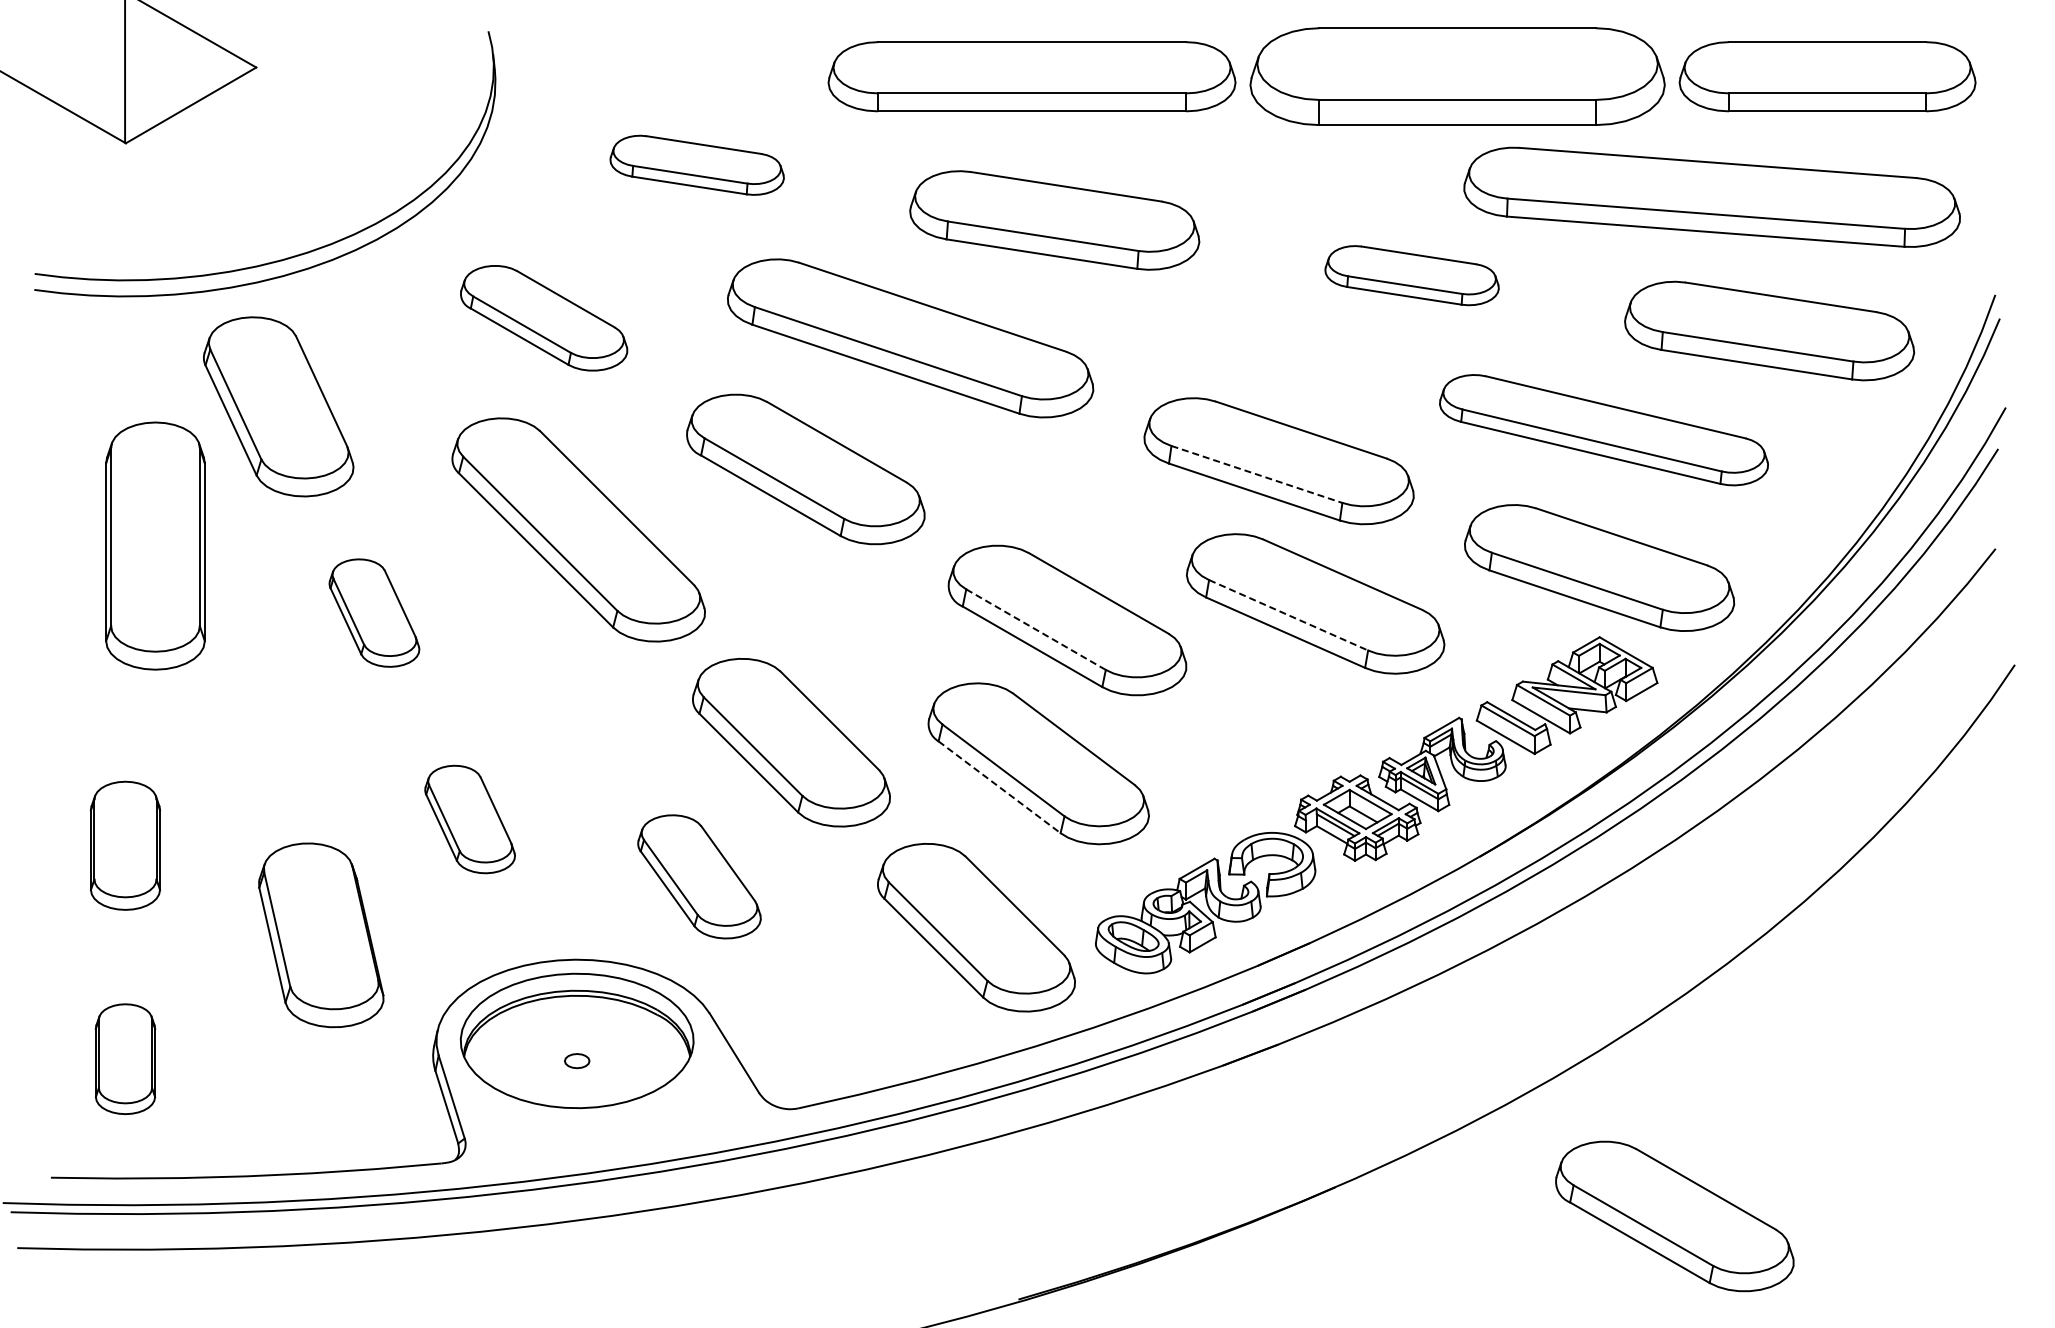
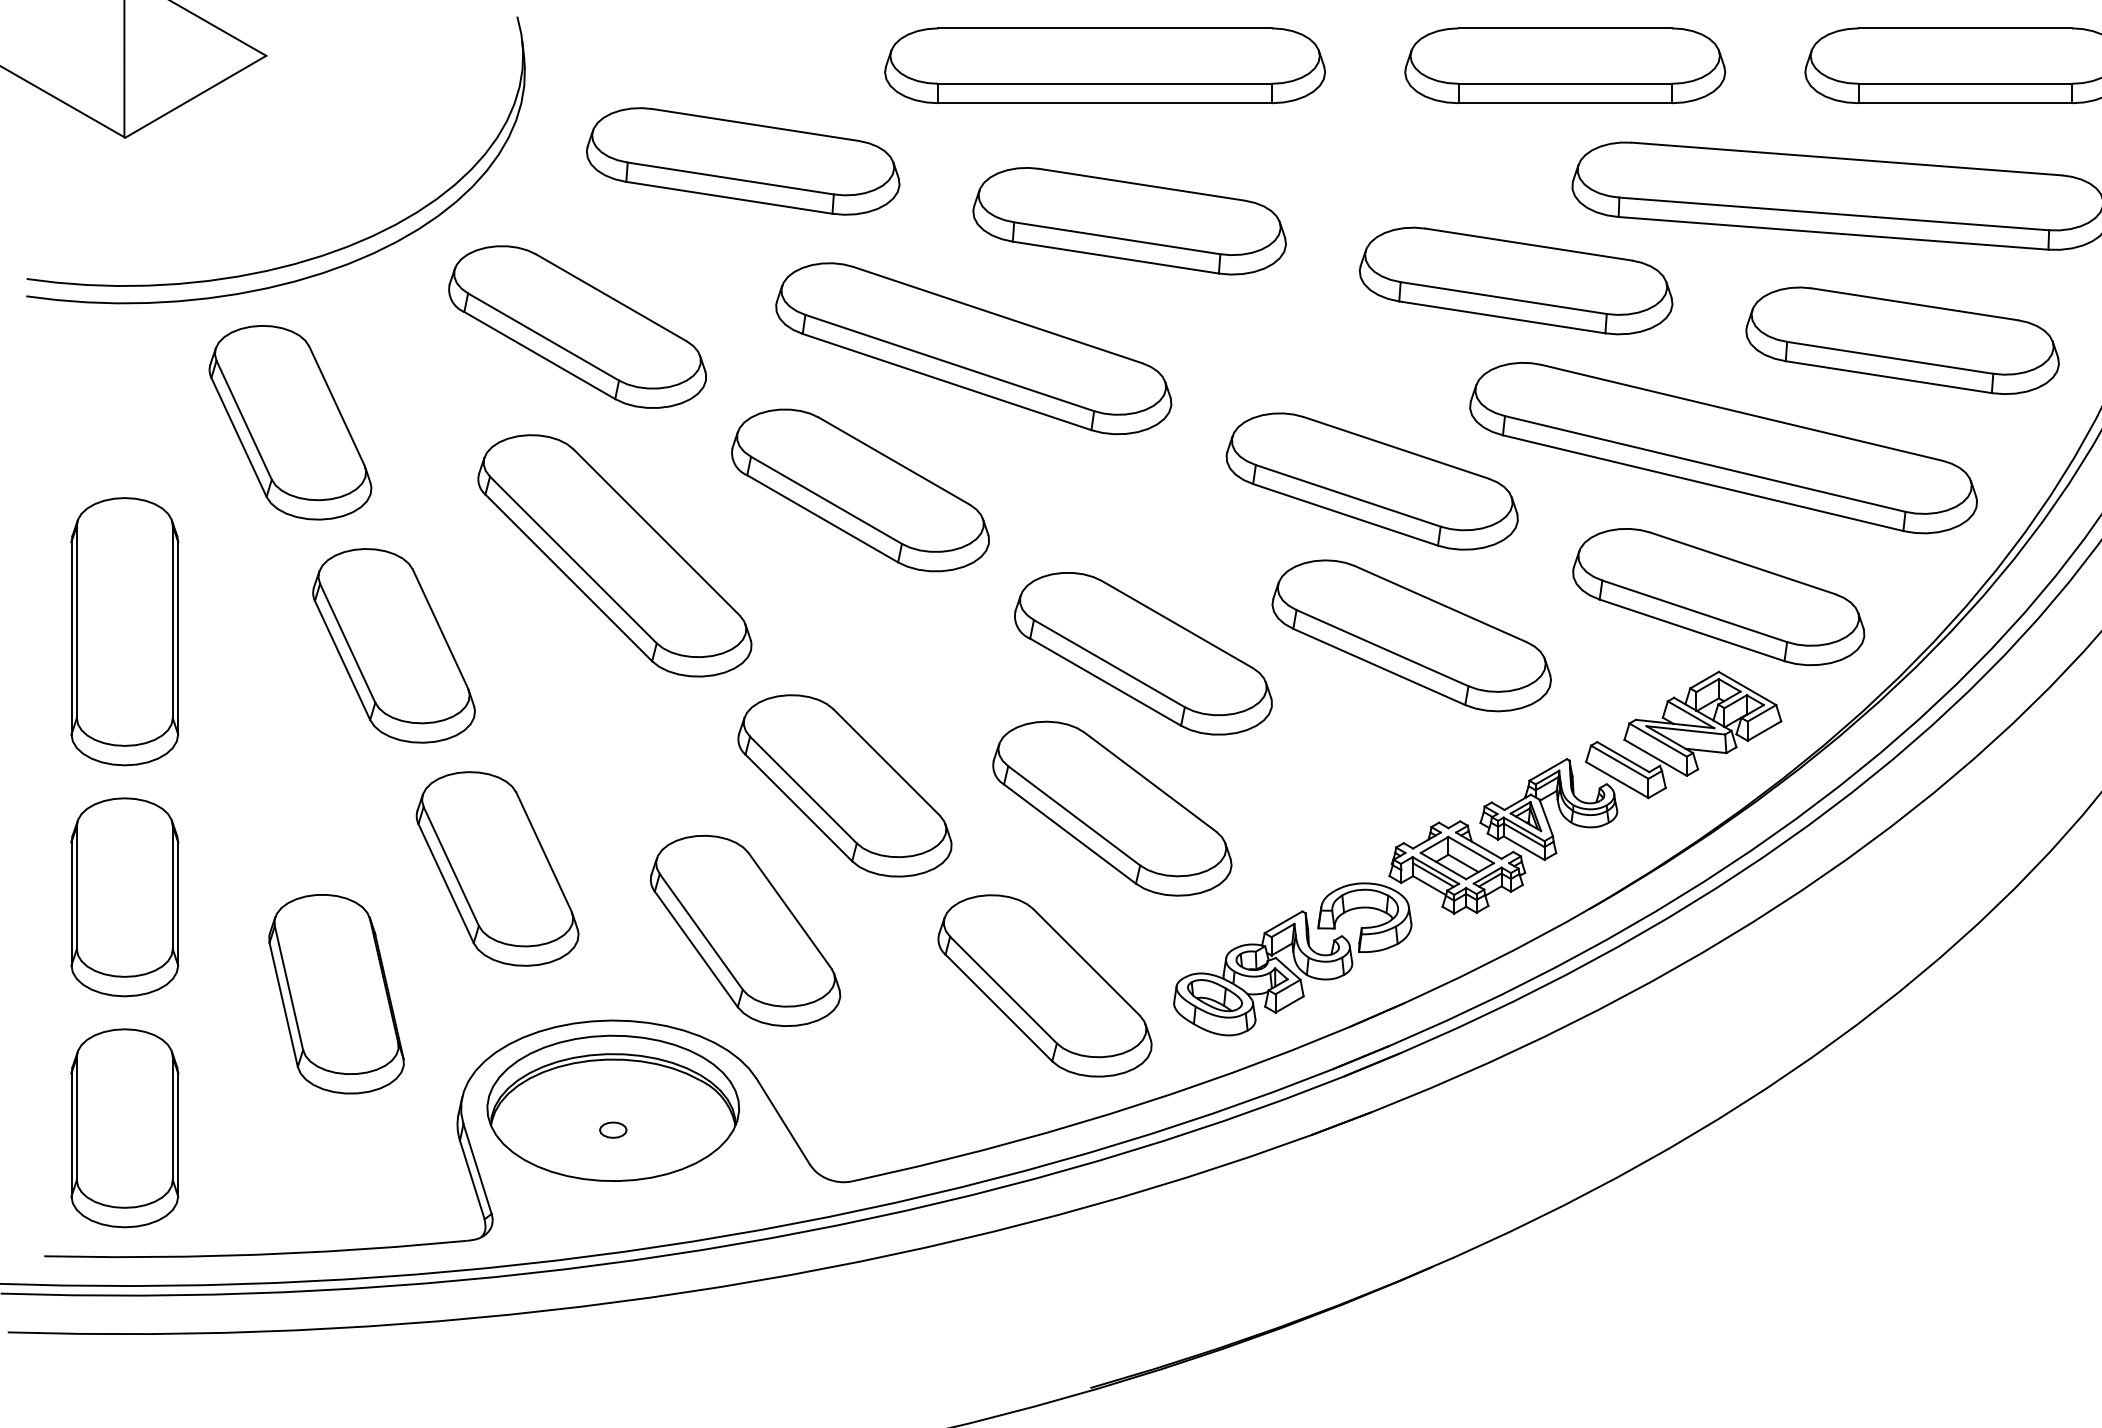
part: (1457, 76) -> (1565, 65), size x0.71
part: (696, 165) -> (742, 161), size x1.67
part: (1411, 275) -> (1515, 280), size x1.67
part: (543, 317) -> (576, 326), size x1.43
part: (1603, 429) -> (1723, 447), size x1.43
line: (1257, 474) -> (1348, 495), dashed -> solid
part: (155, 545) -> (124, 631), moved
part: (374, 612) -> (394, 645), size x1.67
line: (1288, 615) -> (1382, 648), dashed -> solid
line: (1036, 629) -> (1109, 663), dashed -> solid
line: (999, 787) -> (1069, 834), dashed -> solid
part: (469, 819) -> (496, 868), size x1.67
part: (125, 845) -> (124, 897), size x1.43
part: (699, 876) -> (745, 930), size x1.43
part: (125, 1058) -> (124, 1127), size x1.67
part: (1674, 1216) -> (1799, 1298), removed

